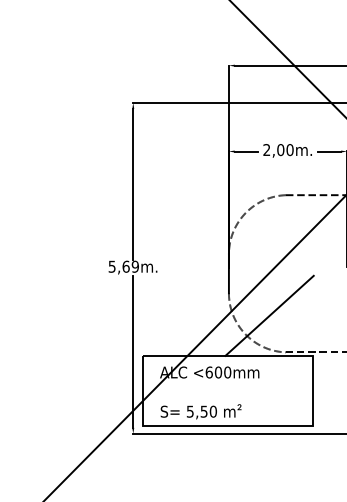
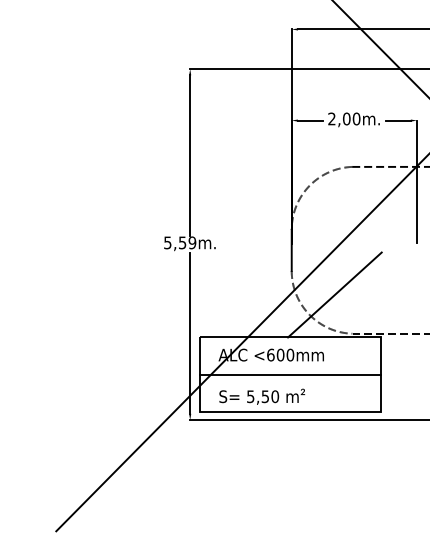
text: (126, 266) -> (182, 242), 5,69m. -> 5,59m.
line: (227, 390) -> (290, 374), added

